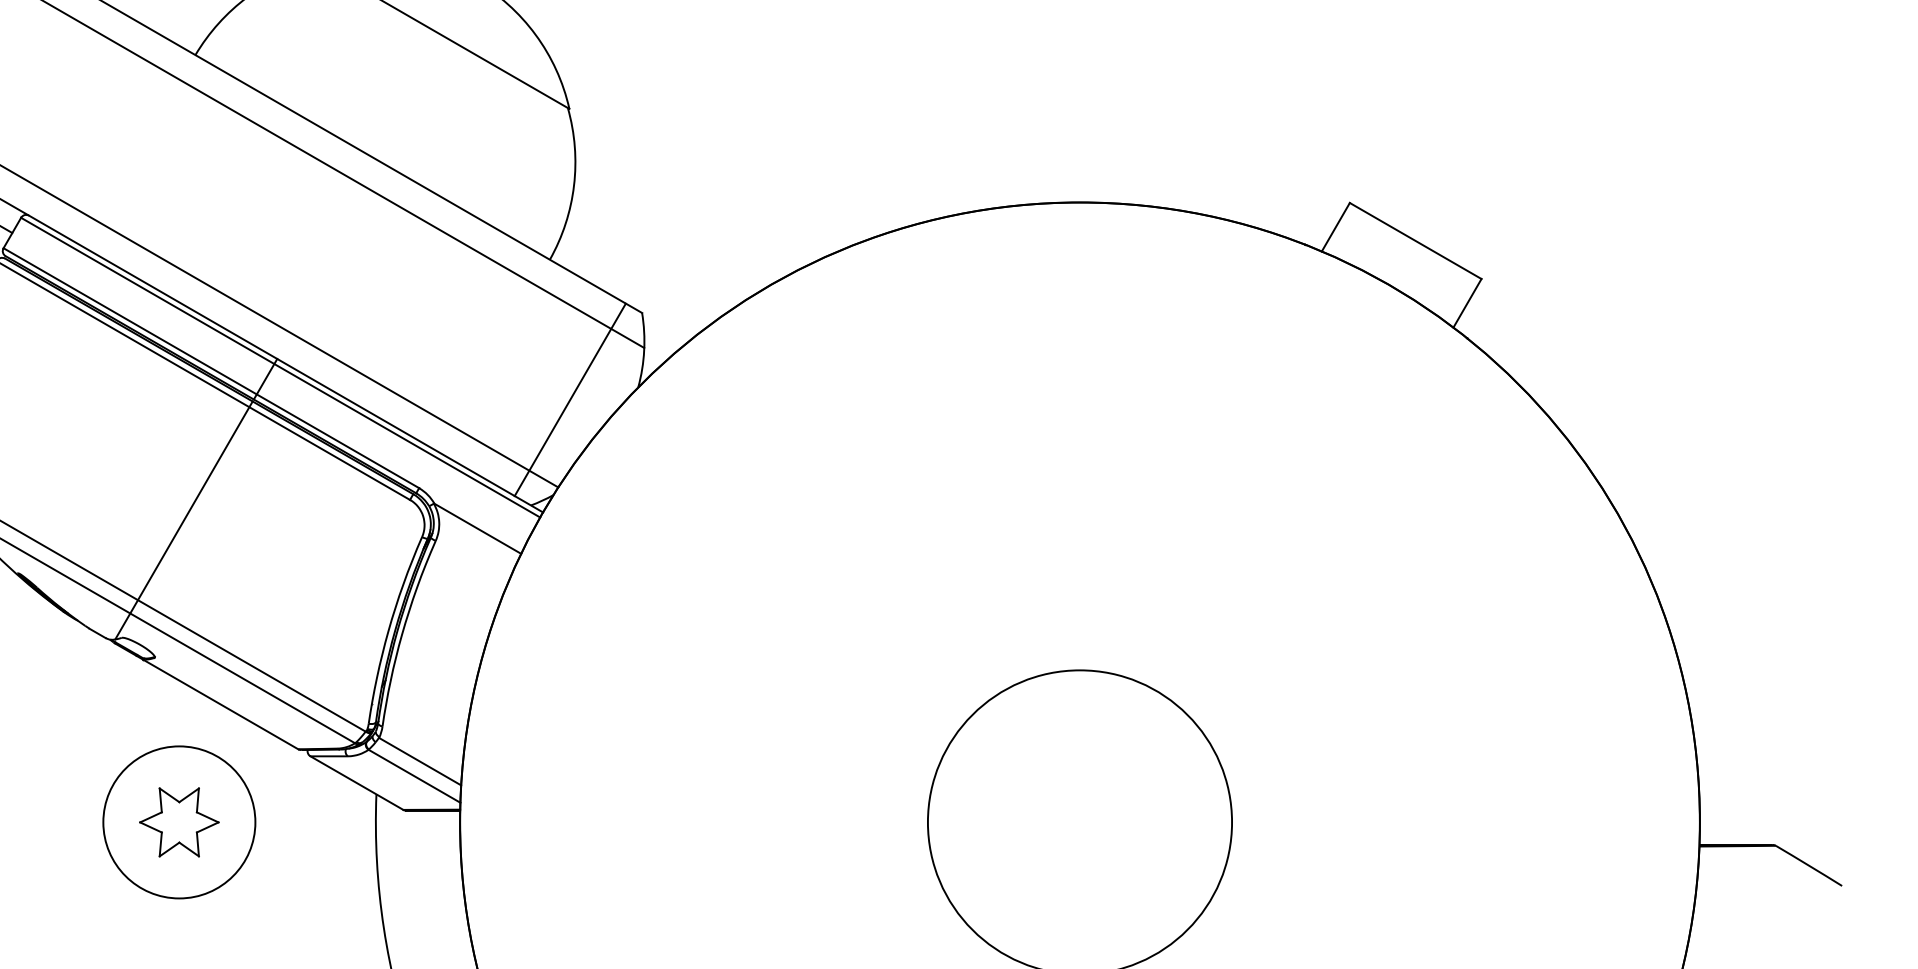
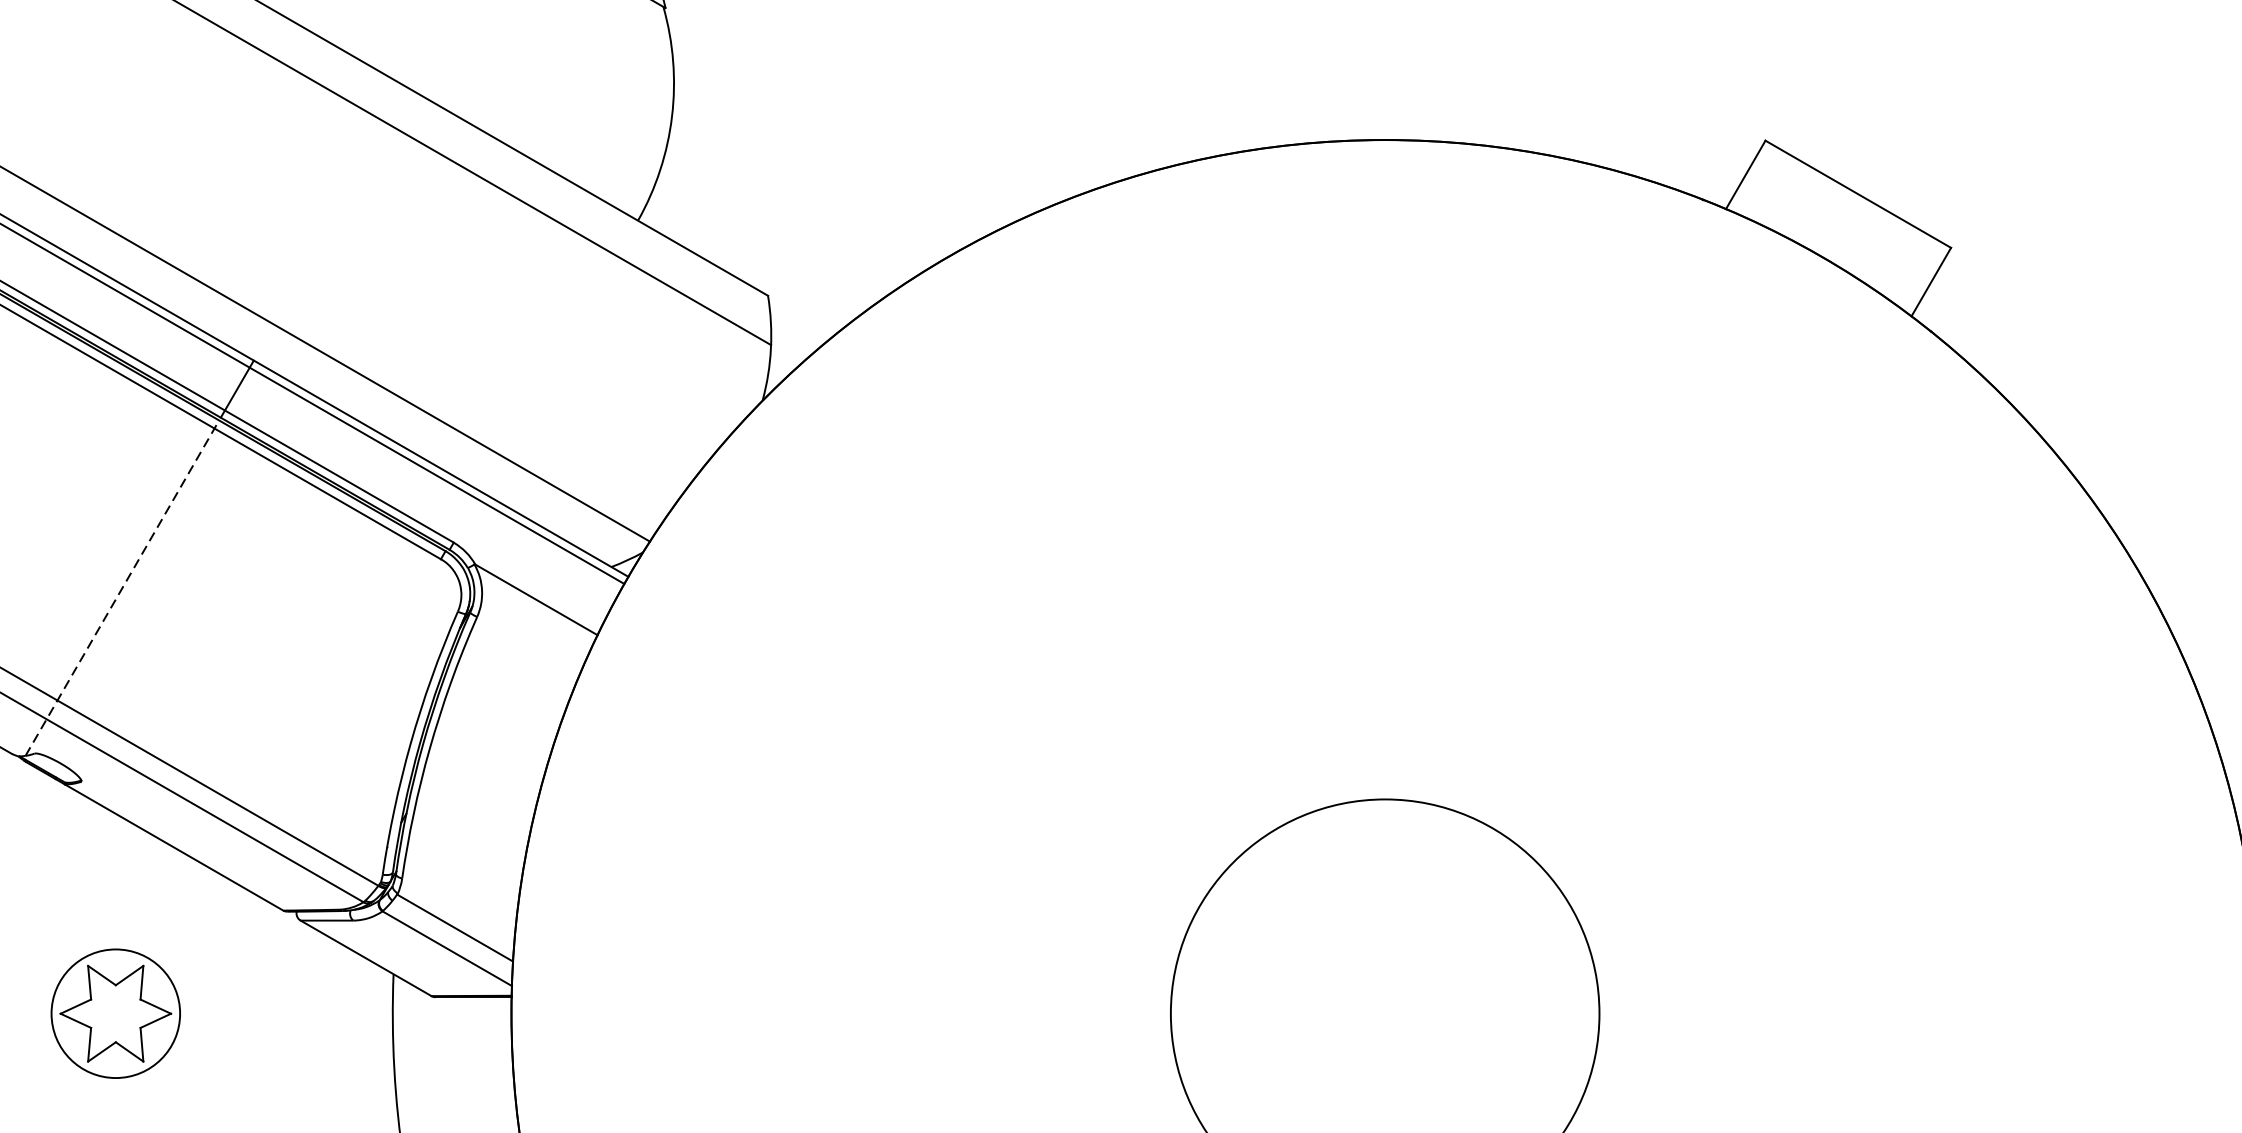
line: (569, 399) -> (665, 417), removed
line: (184, 520) -> (123, 588), solid -> dashed
circle: (179, 822) -> (116, 1013), size x0.6

